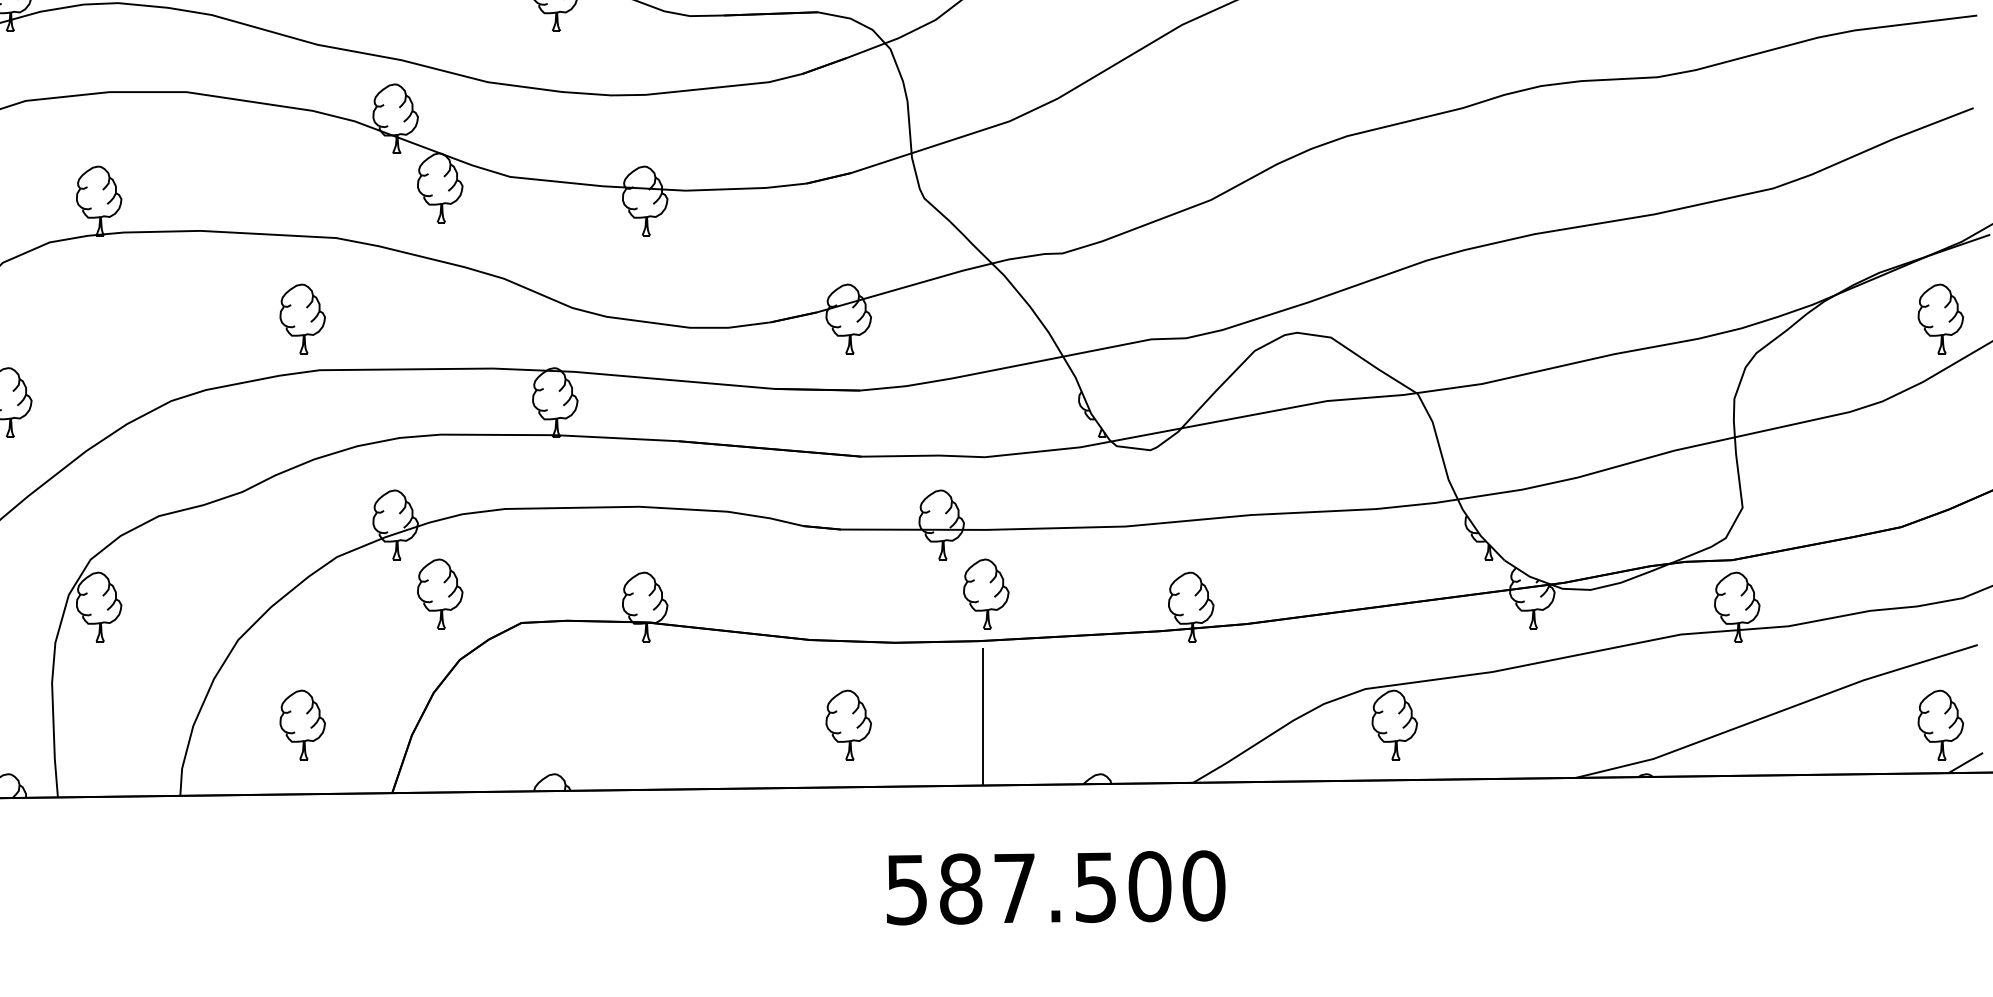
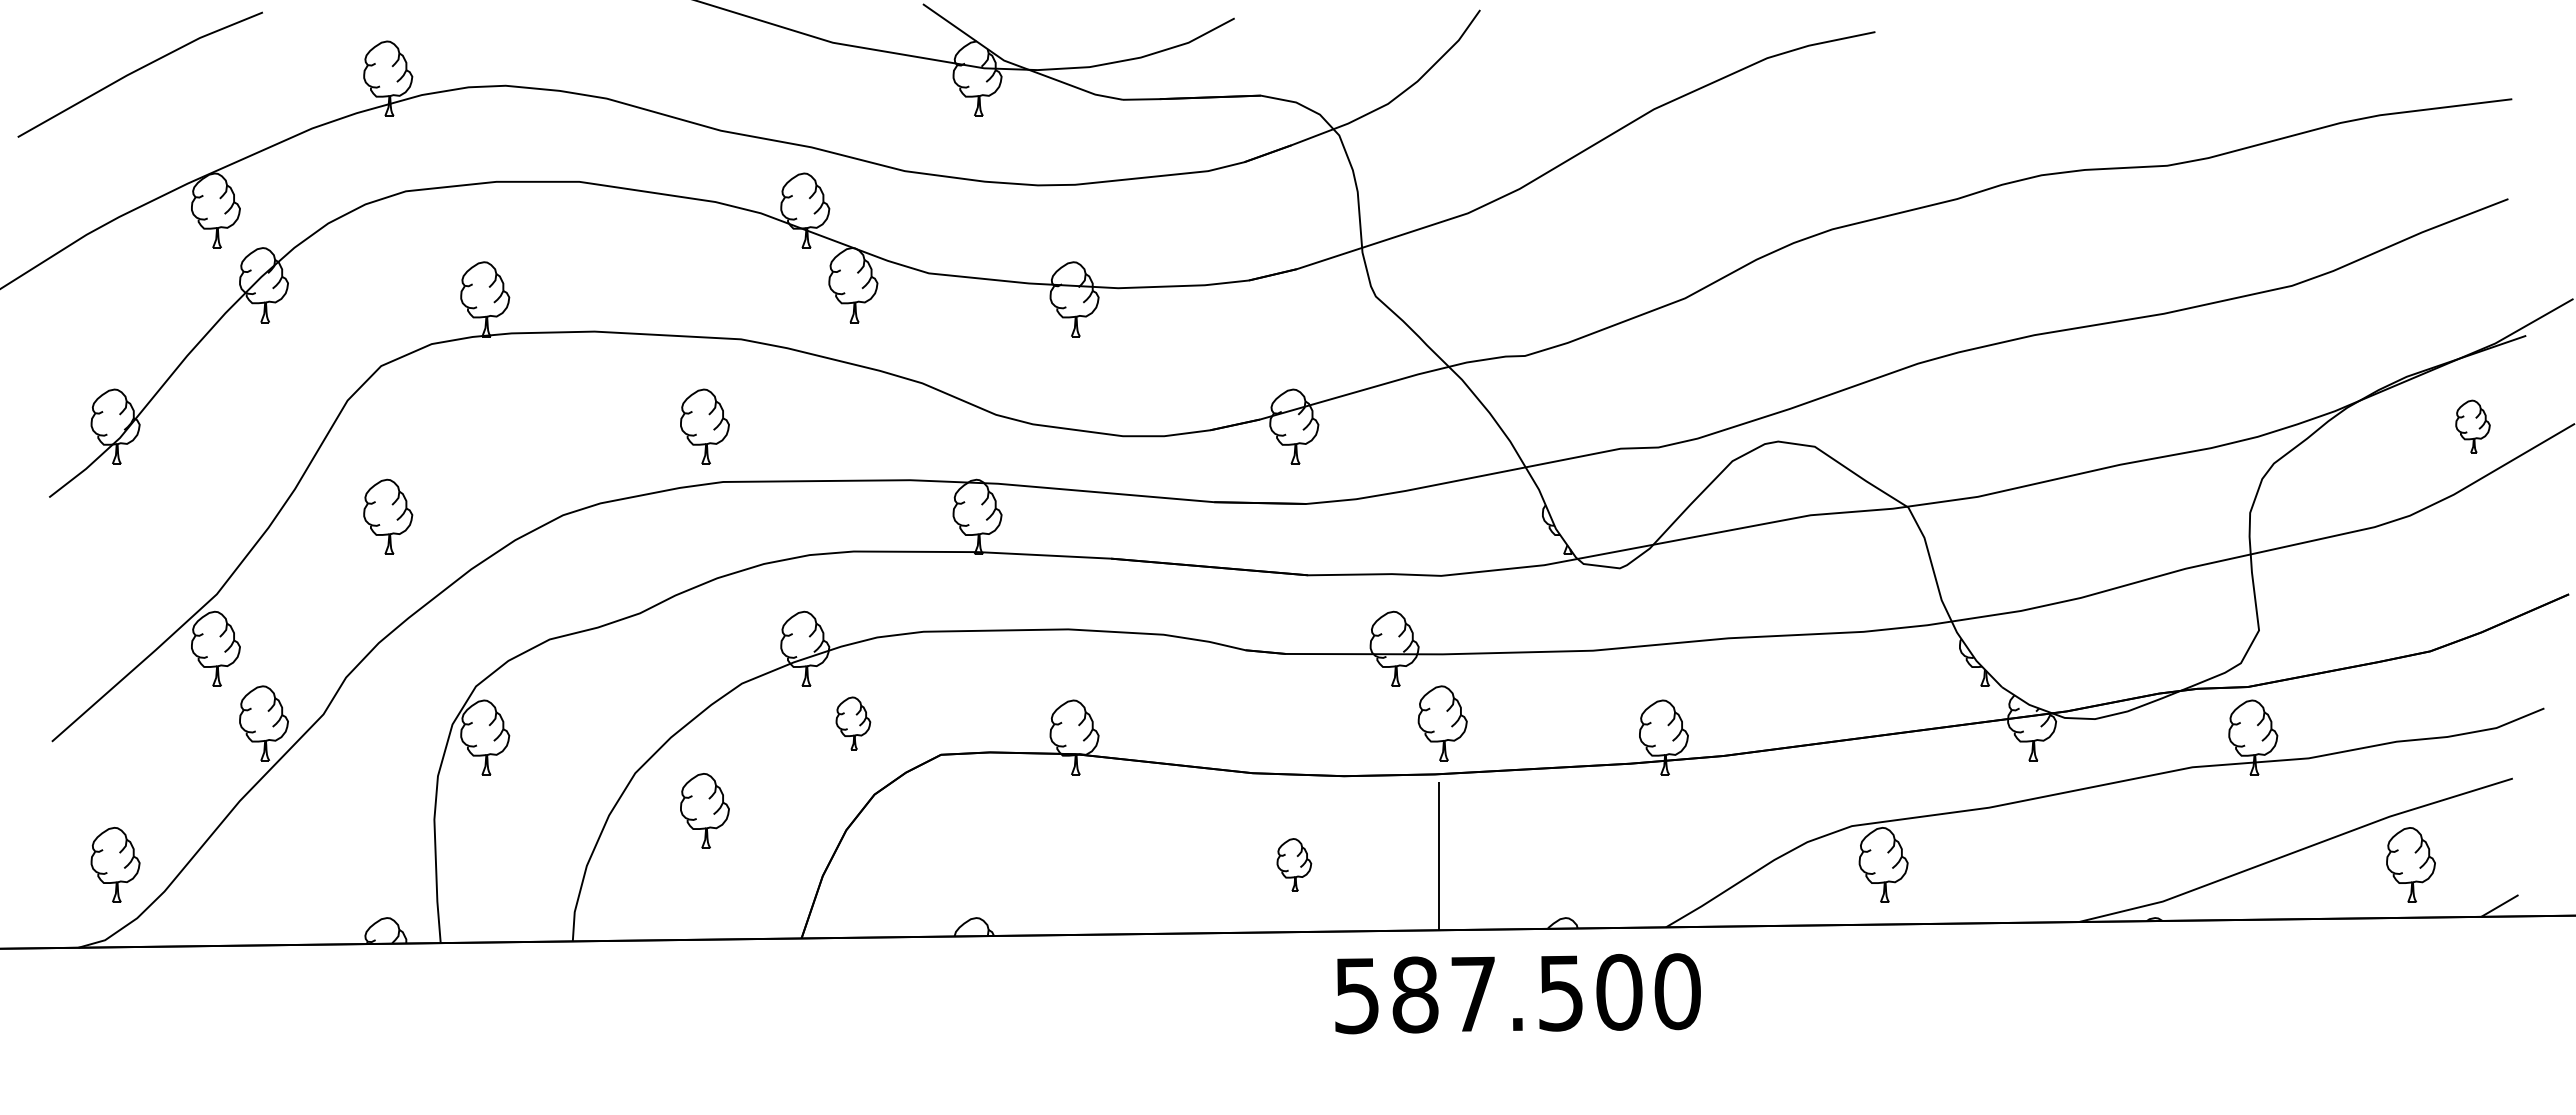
part: (1940, 318) -> (2472, 426), size x0.7
part: (440, 593) -> (853, 723), size x0.7
part: (302, 724) -> (704, 810), moved
part: (848, 724) -> (1294, 864), size x0.7
part: (1940, 724) -> (2410, 864), moved
text: (1055, 887) -> (1517, 993), moved

